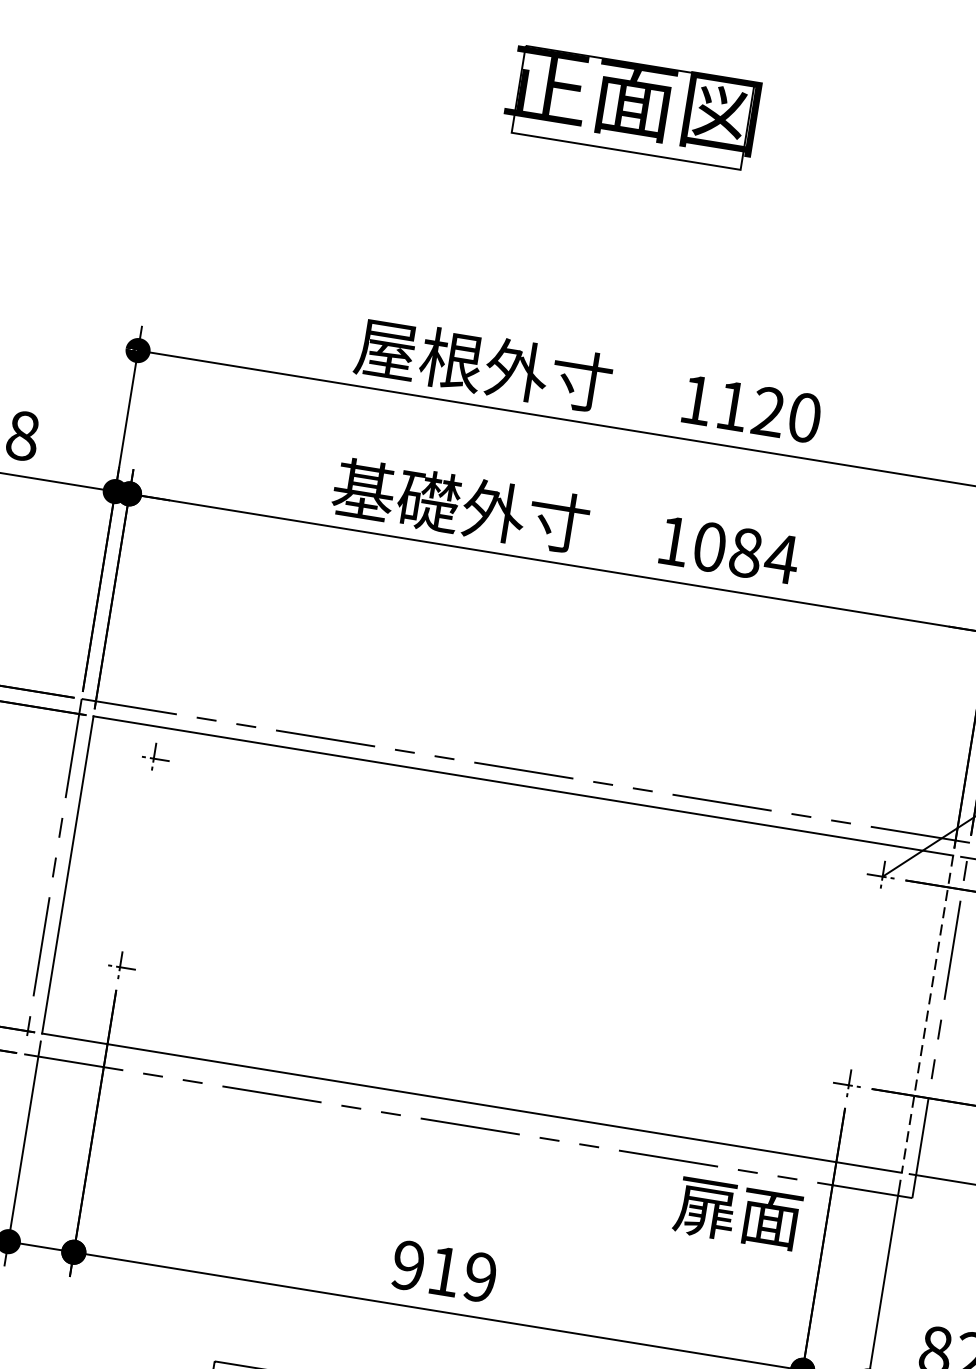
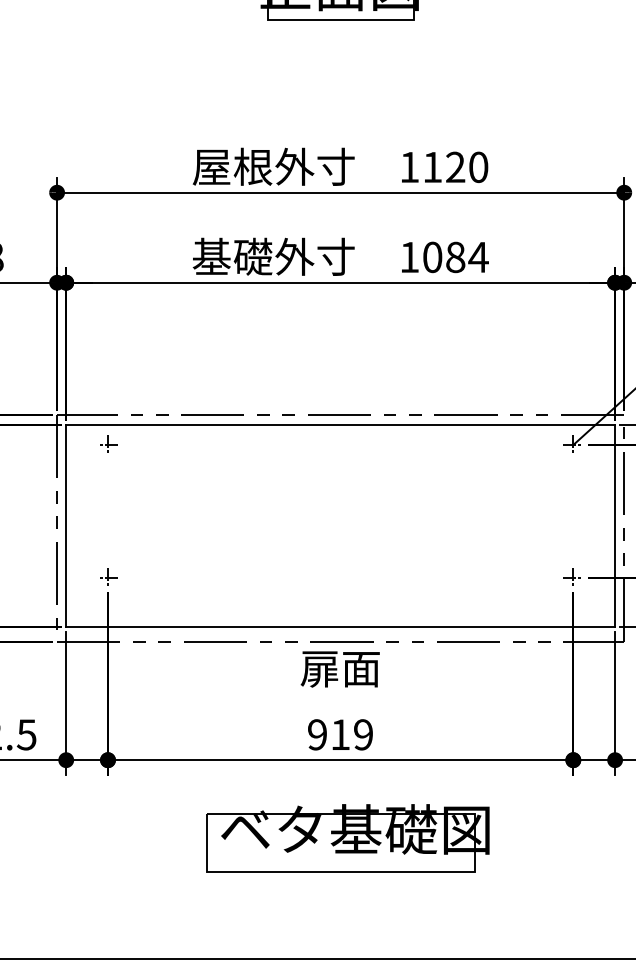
line: (927, 1014) -> (615, 526), dashed -> solid
text: (736, 1213) -> (339, 669), moved

